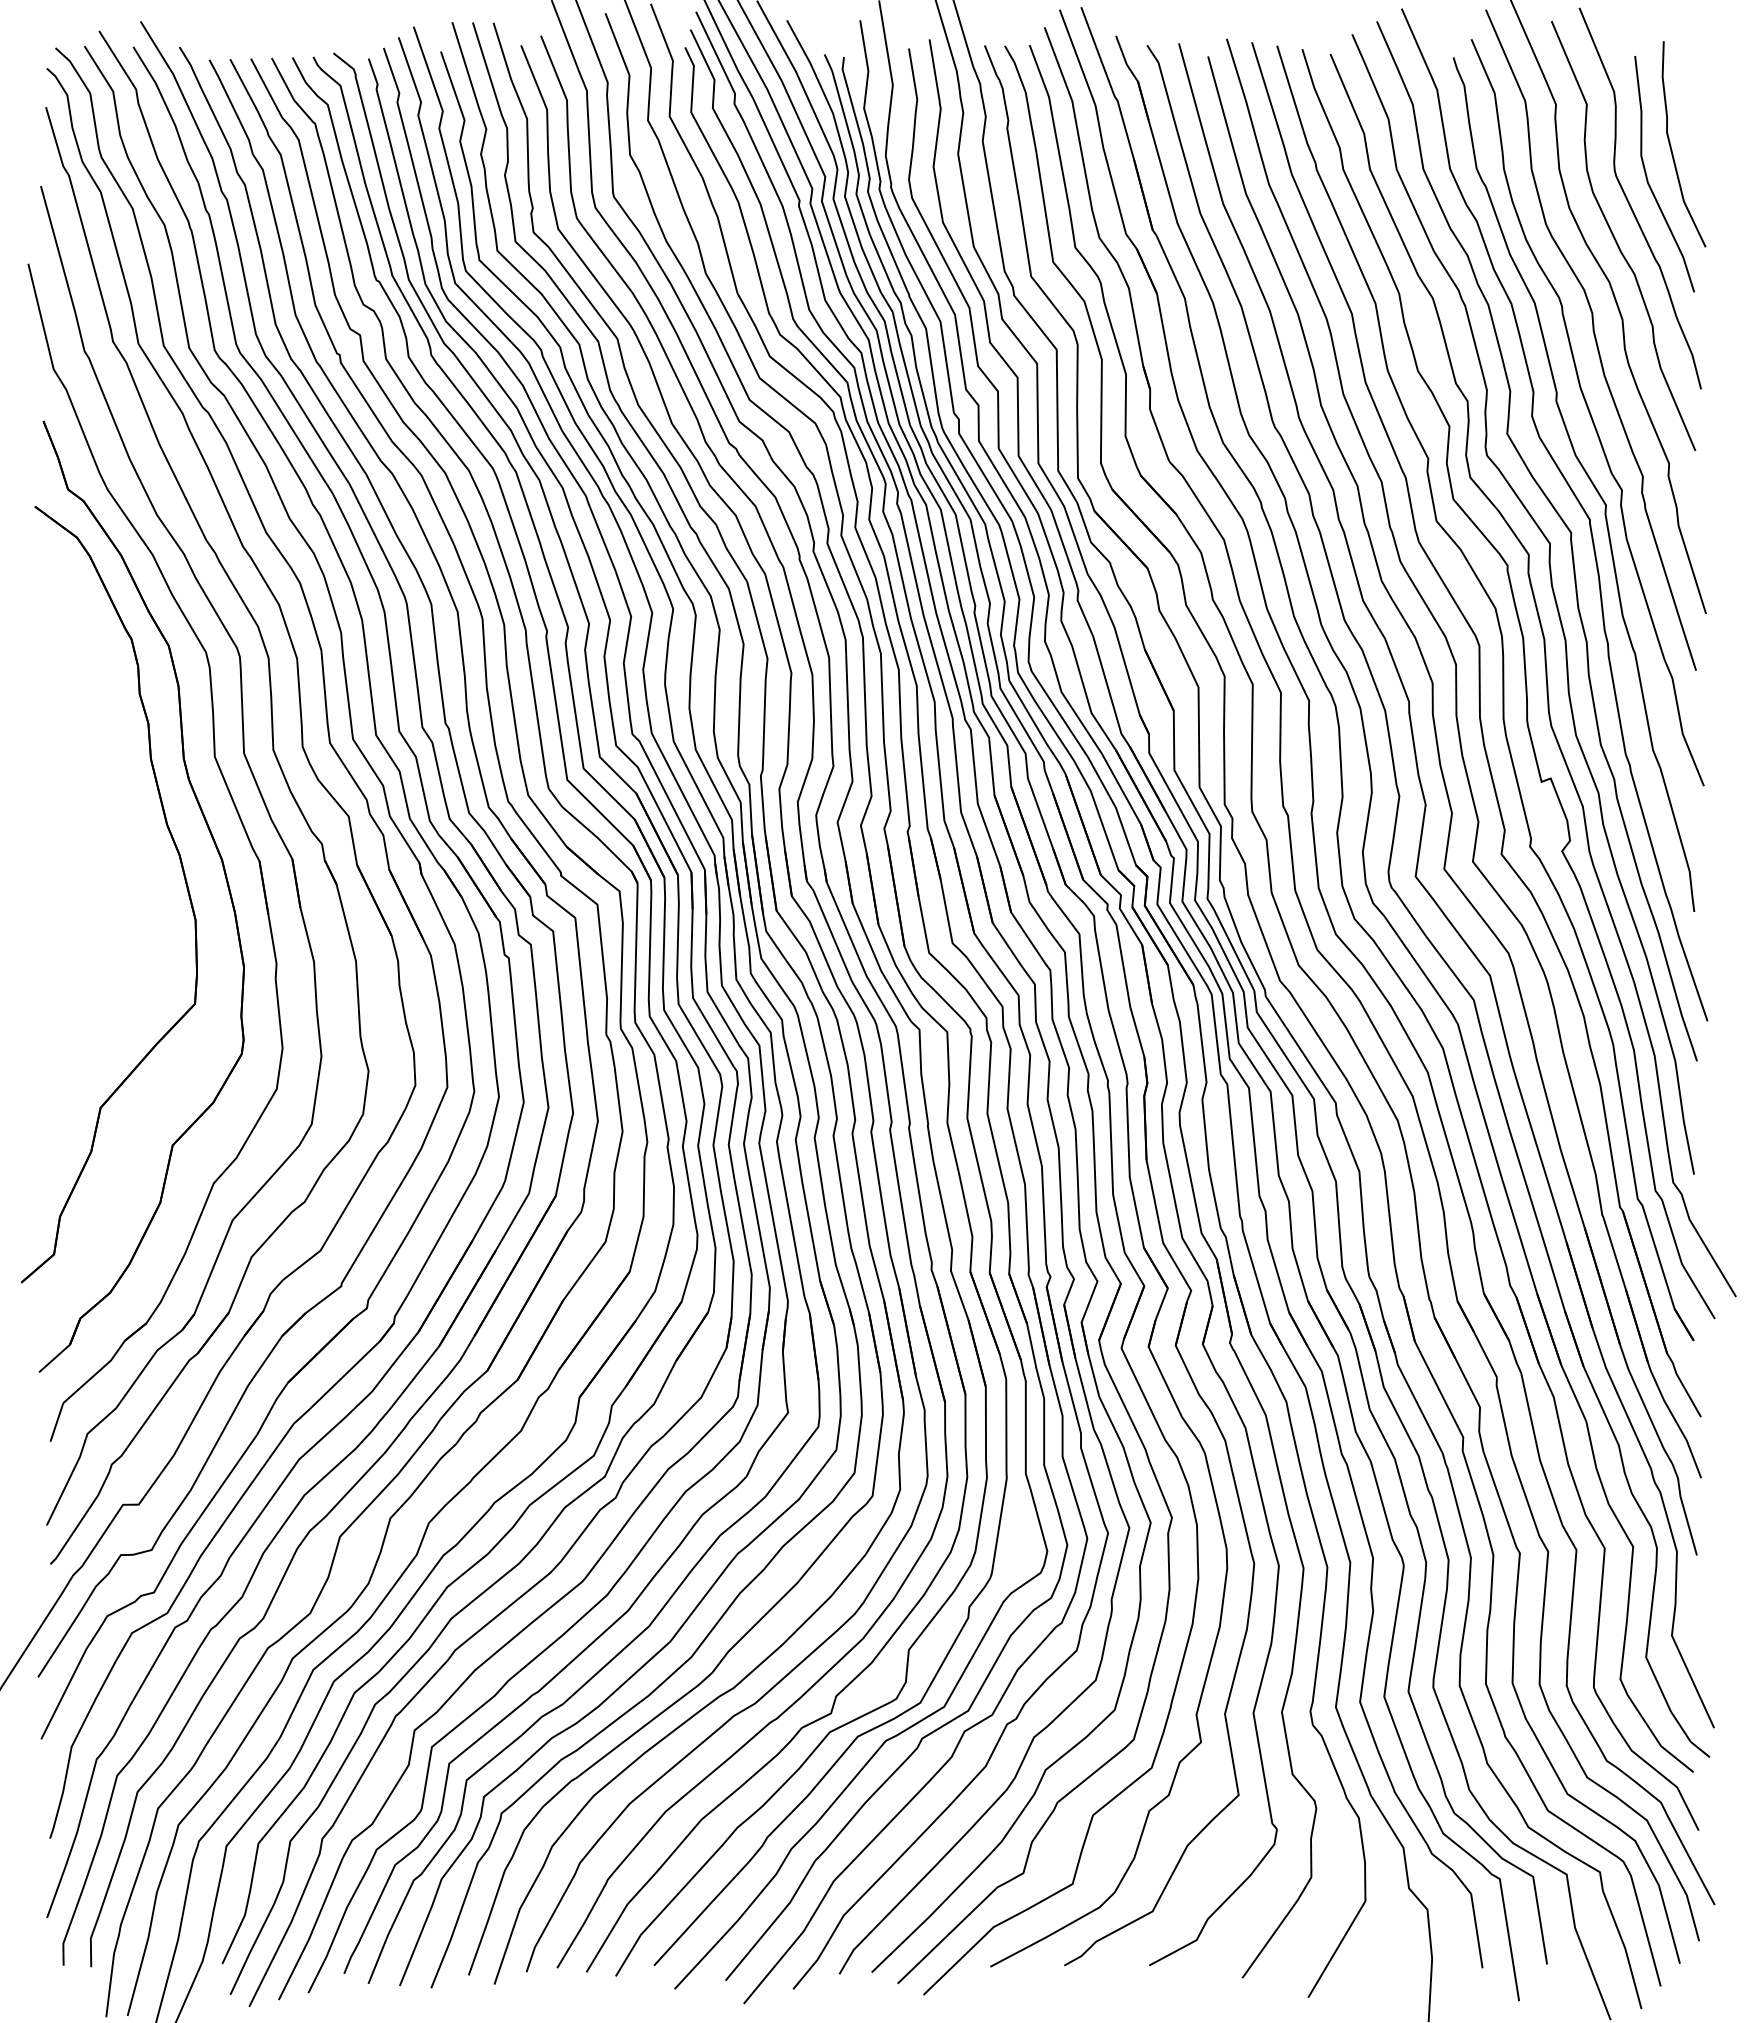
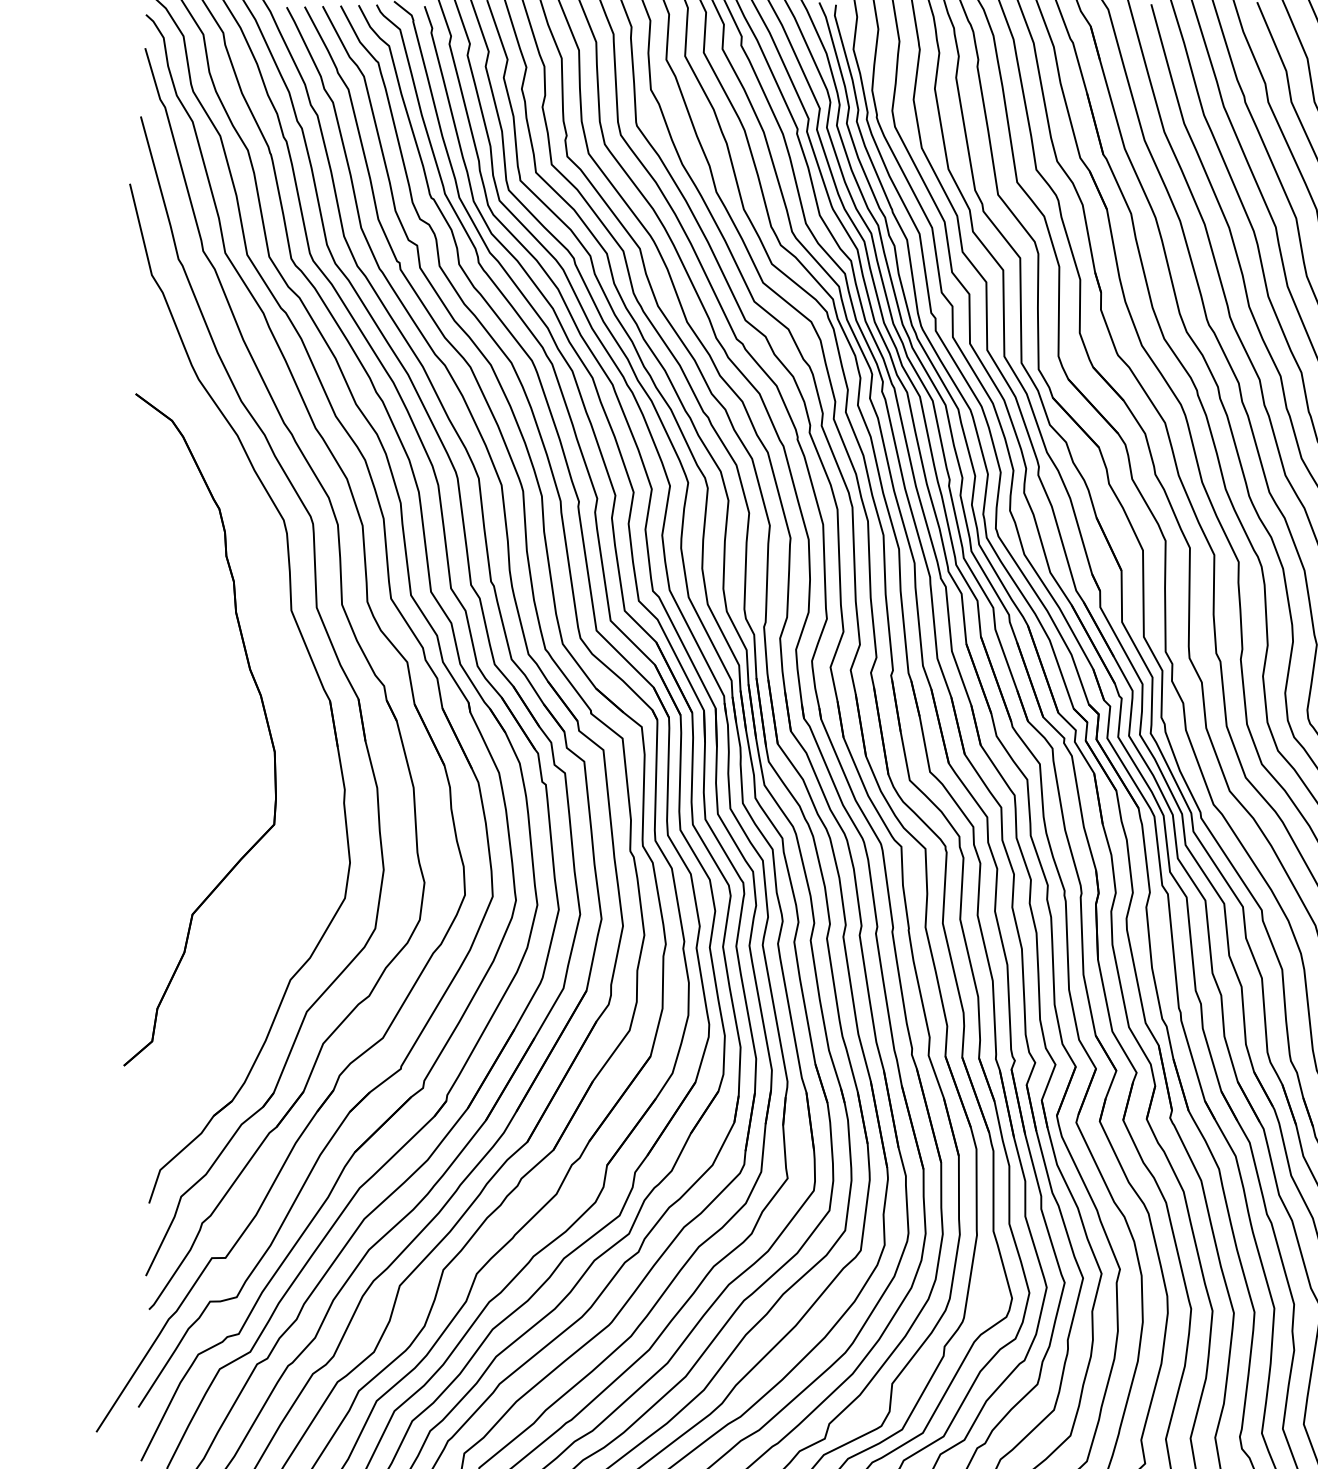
part: (224, 875) -> (299, 713), removed

